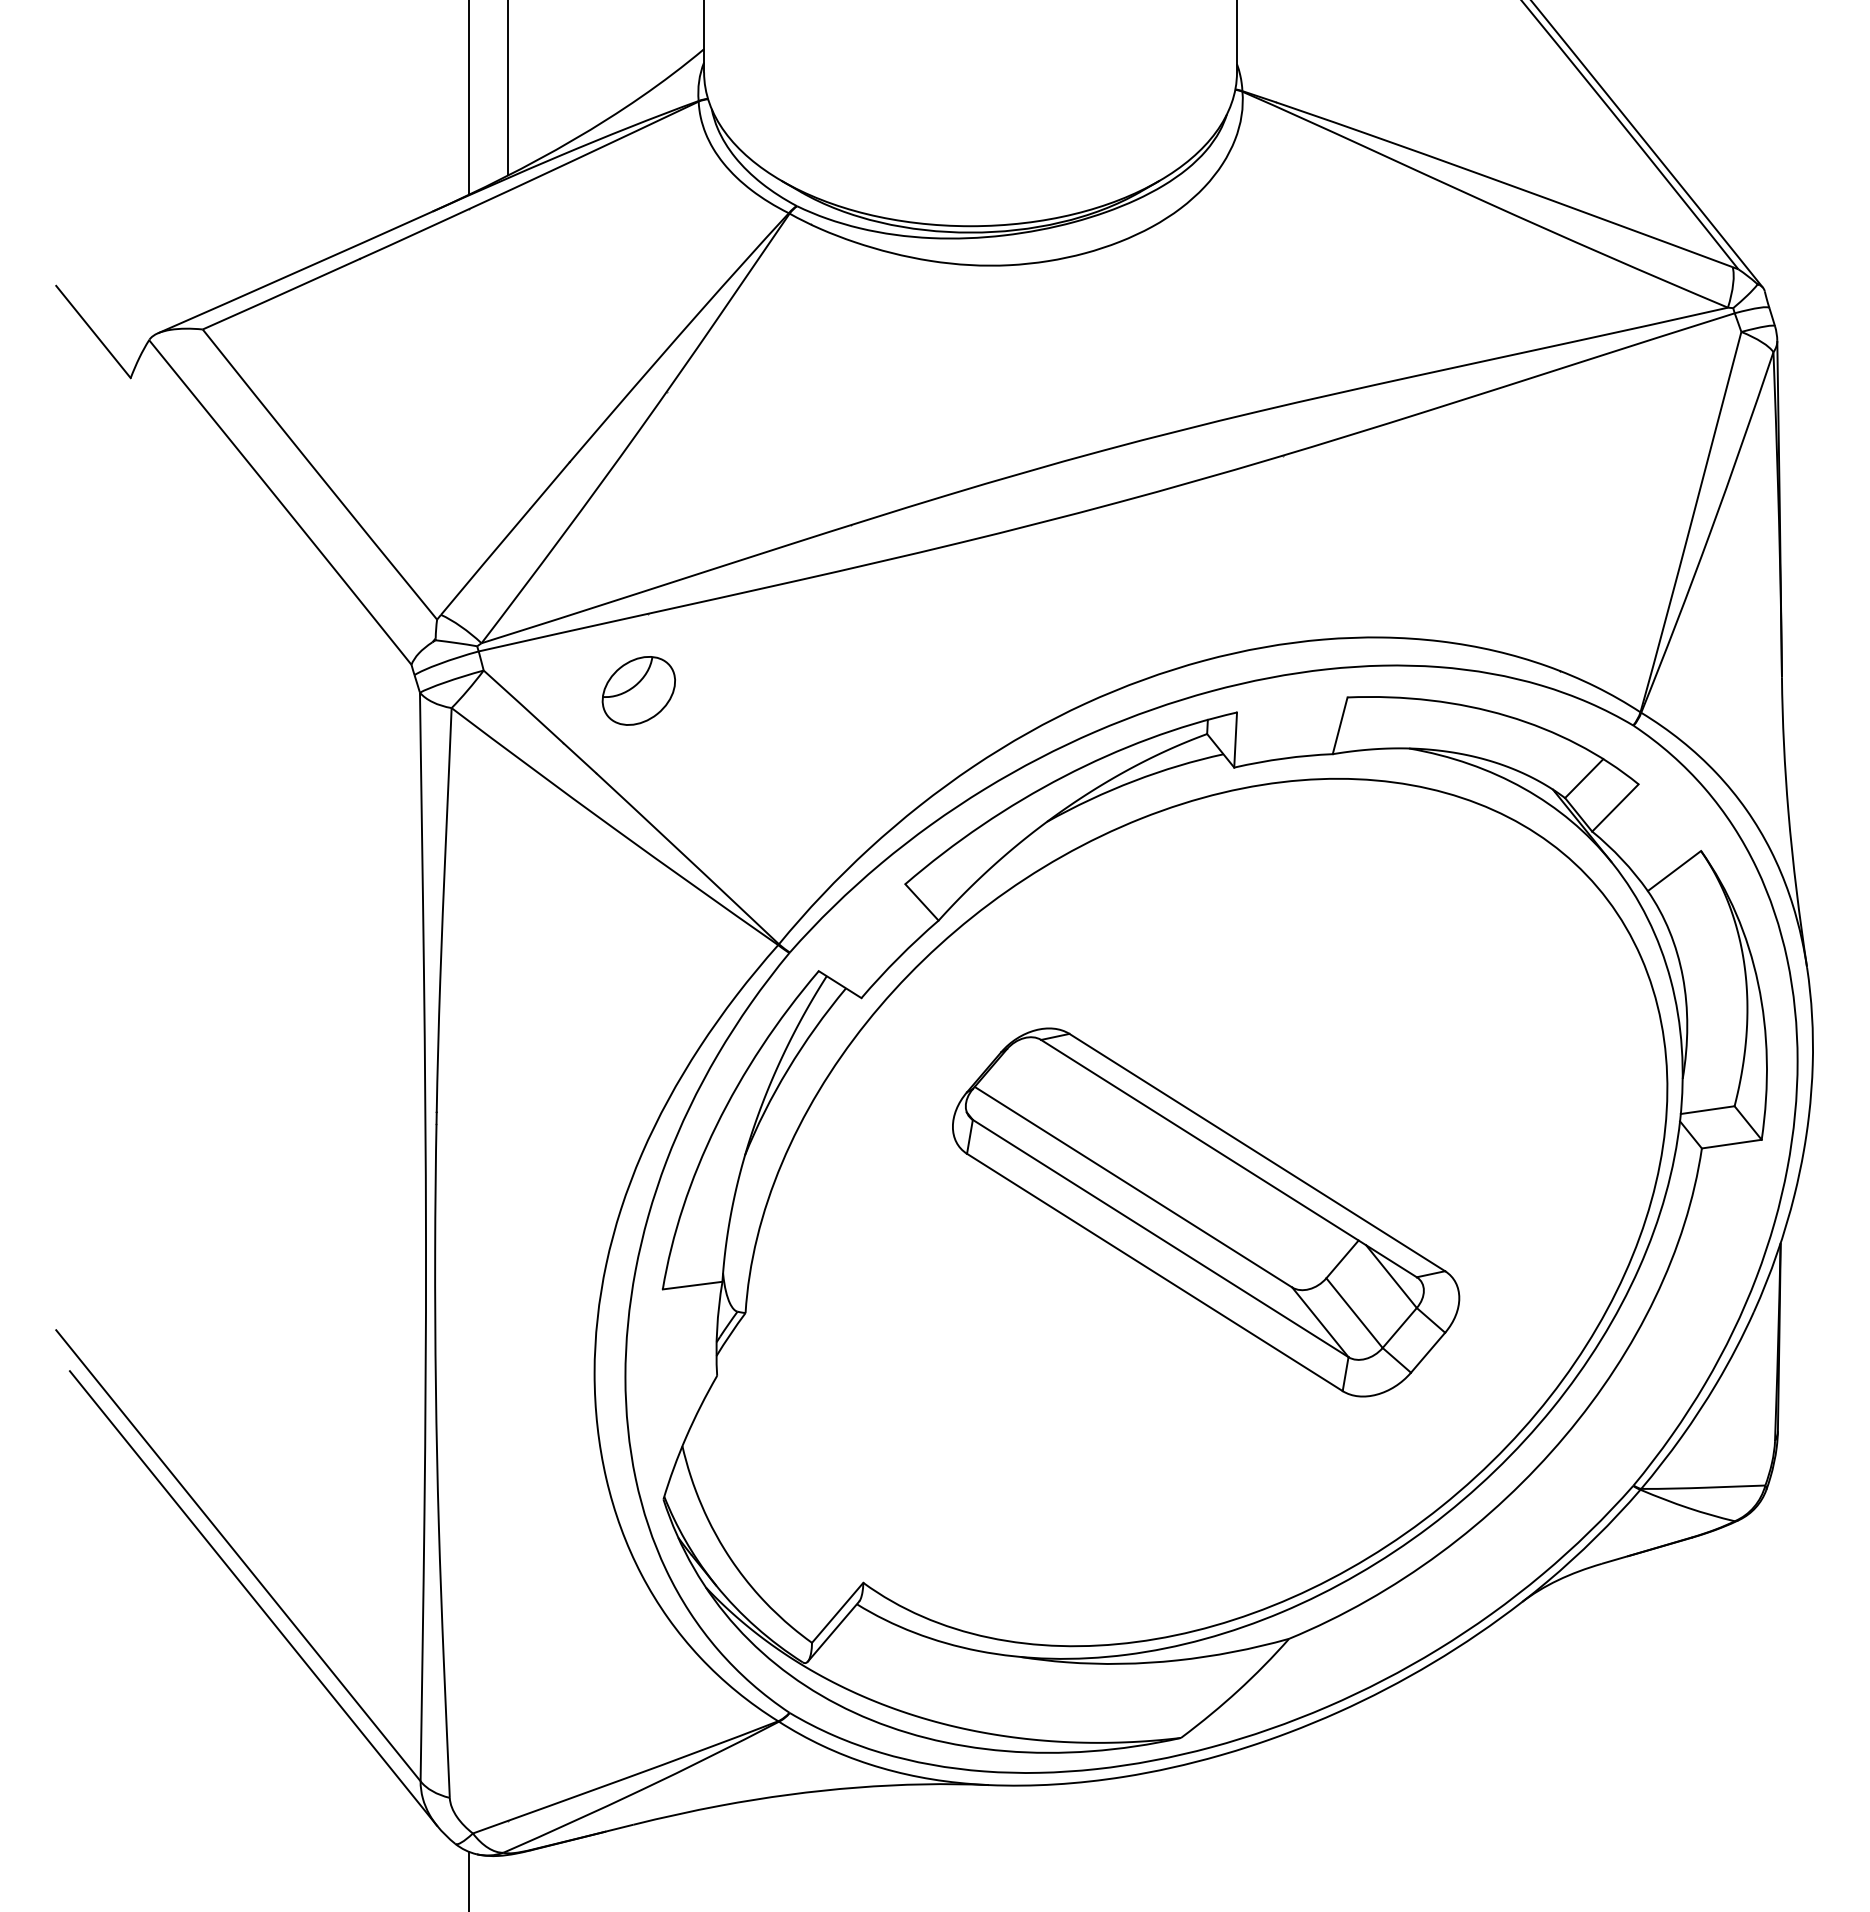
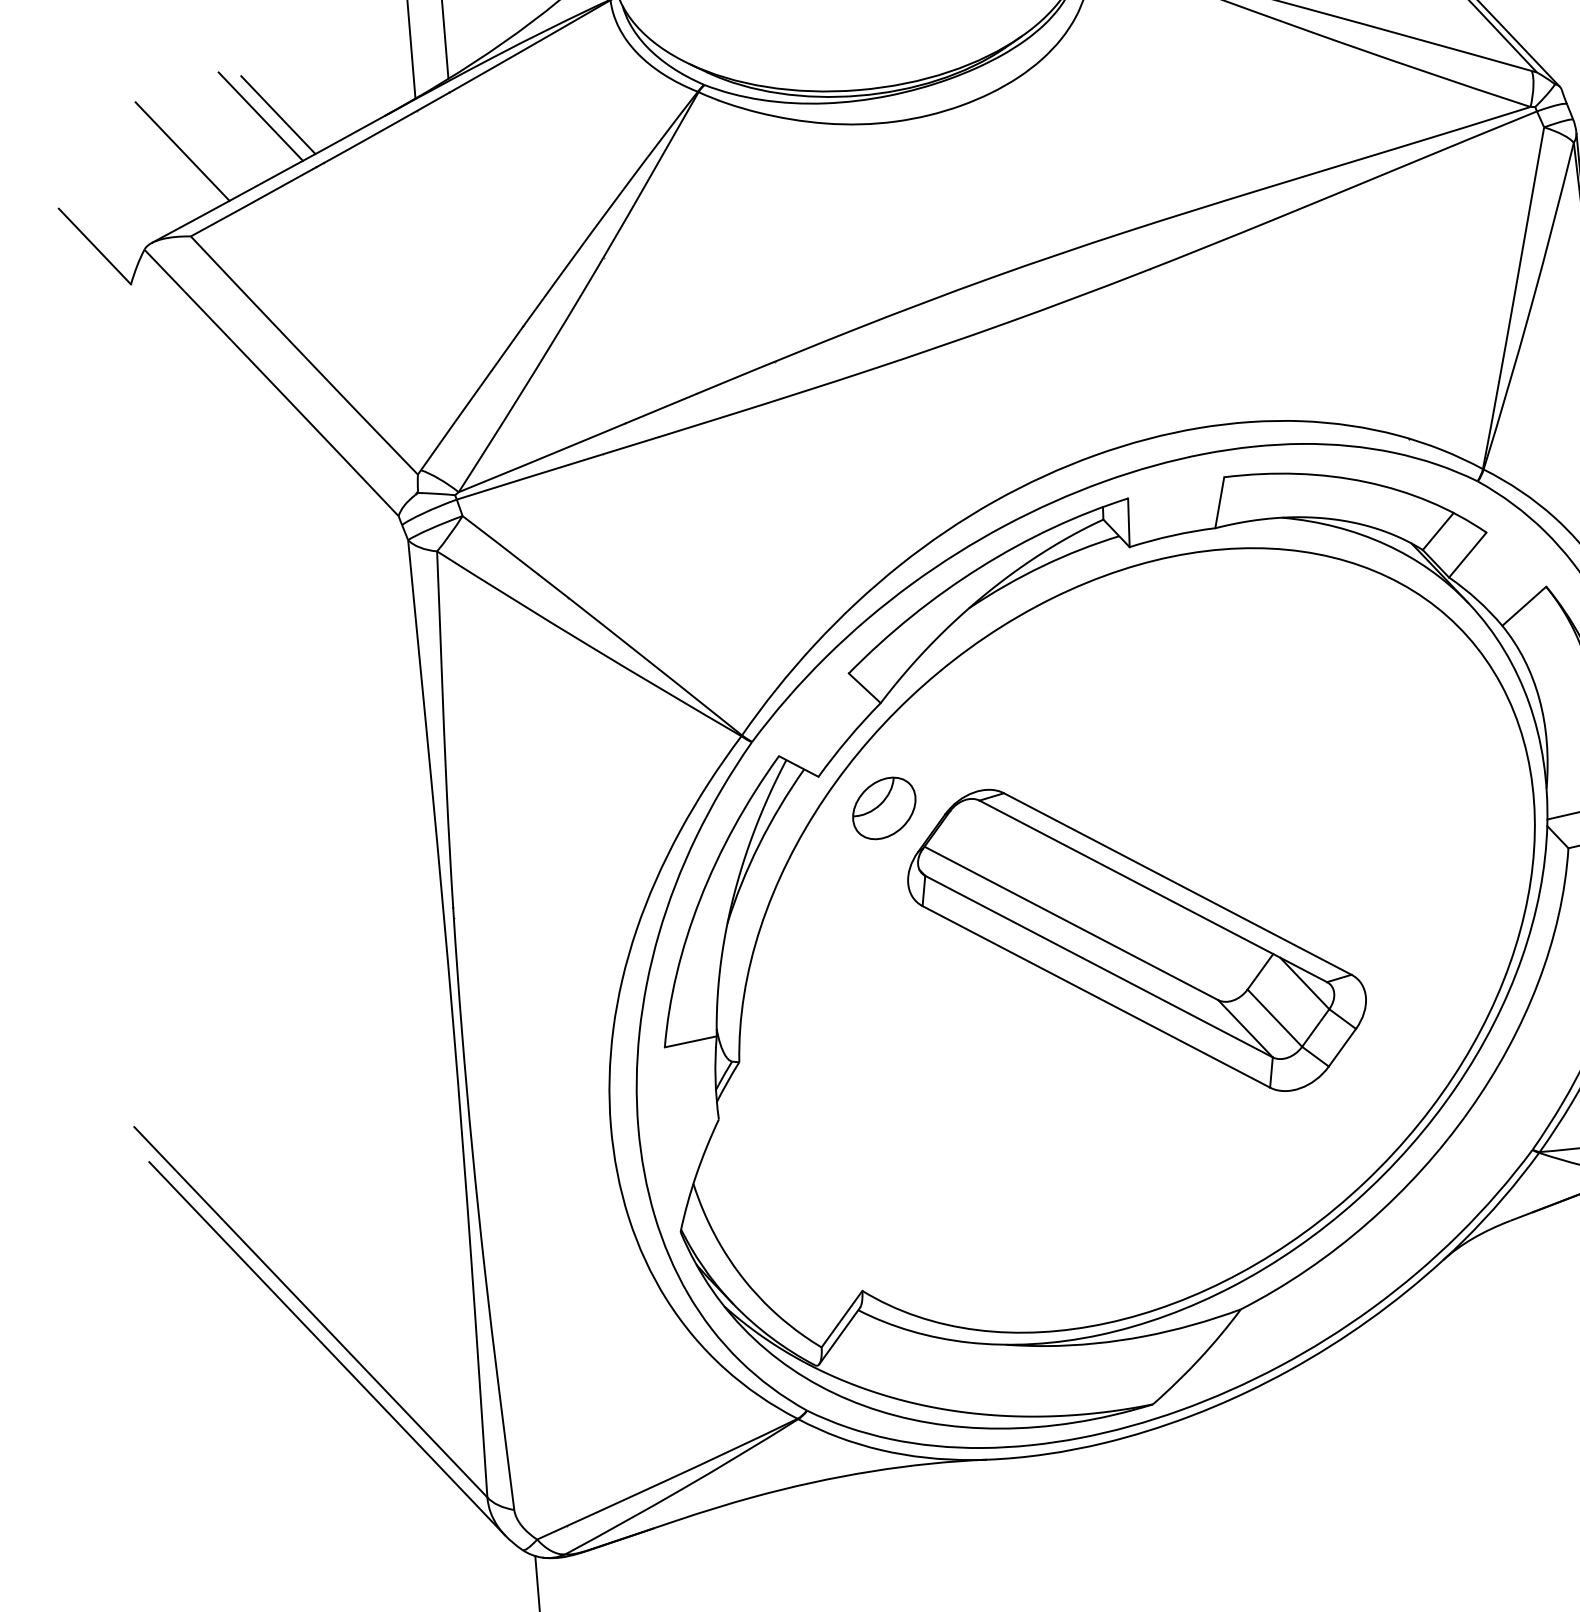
line: (292, 200) -> (260, 116), added
line: (312, 200) -> (278, 115), added
line: (200, 232) -> (181, 151), added
part: (638, 690) -> (883, 808), moved

